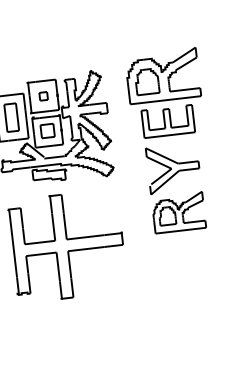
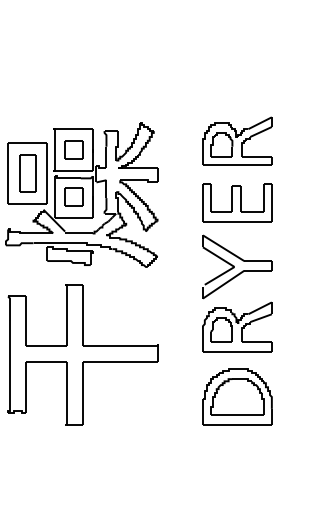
part: (163, 75) -> (237, 140), size x0.71
part: (43, 96) -> (73, 149), size x1.67
part: (184, 263) -> (237, 396), added

